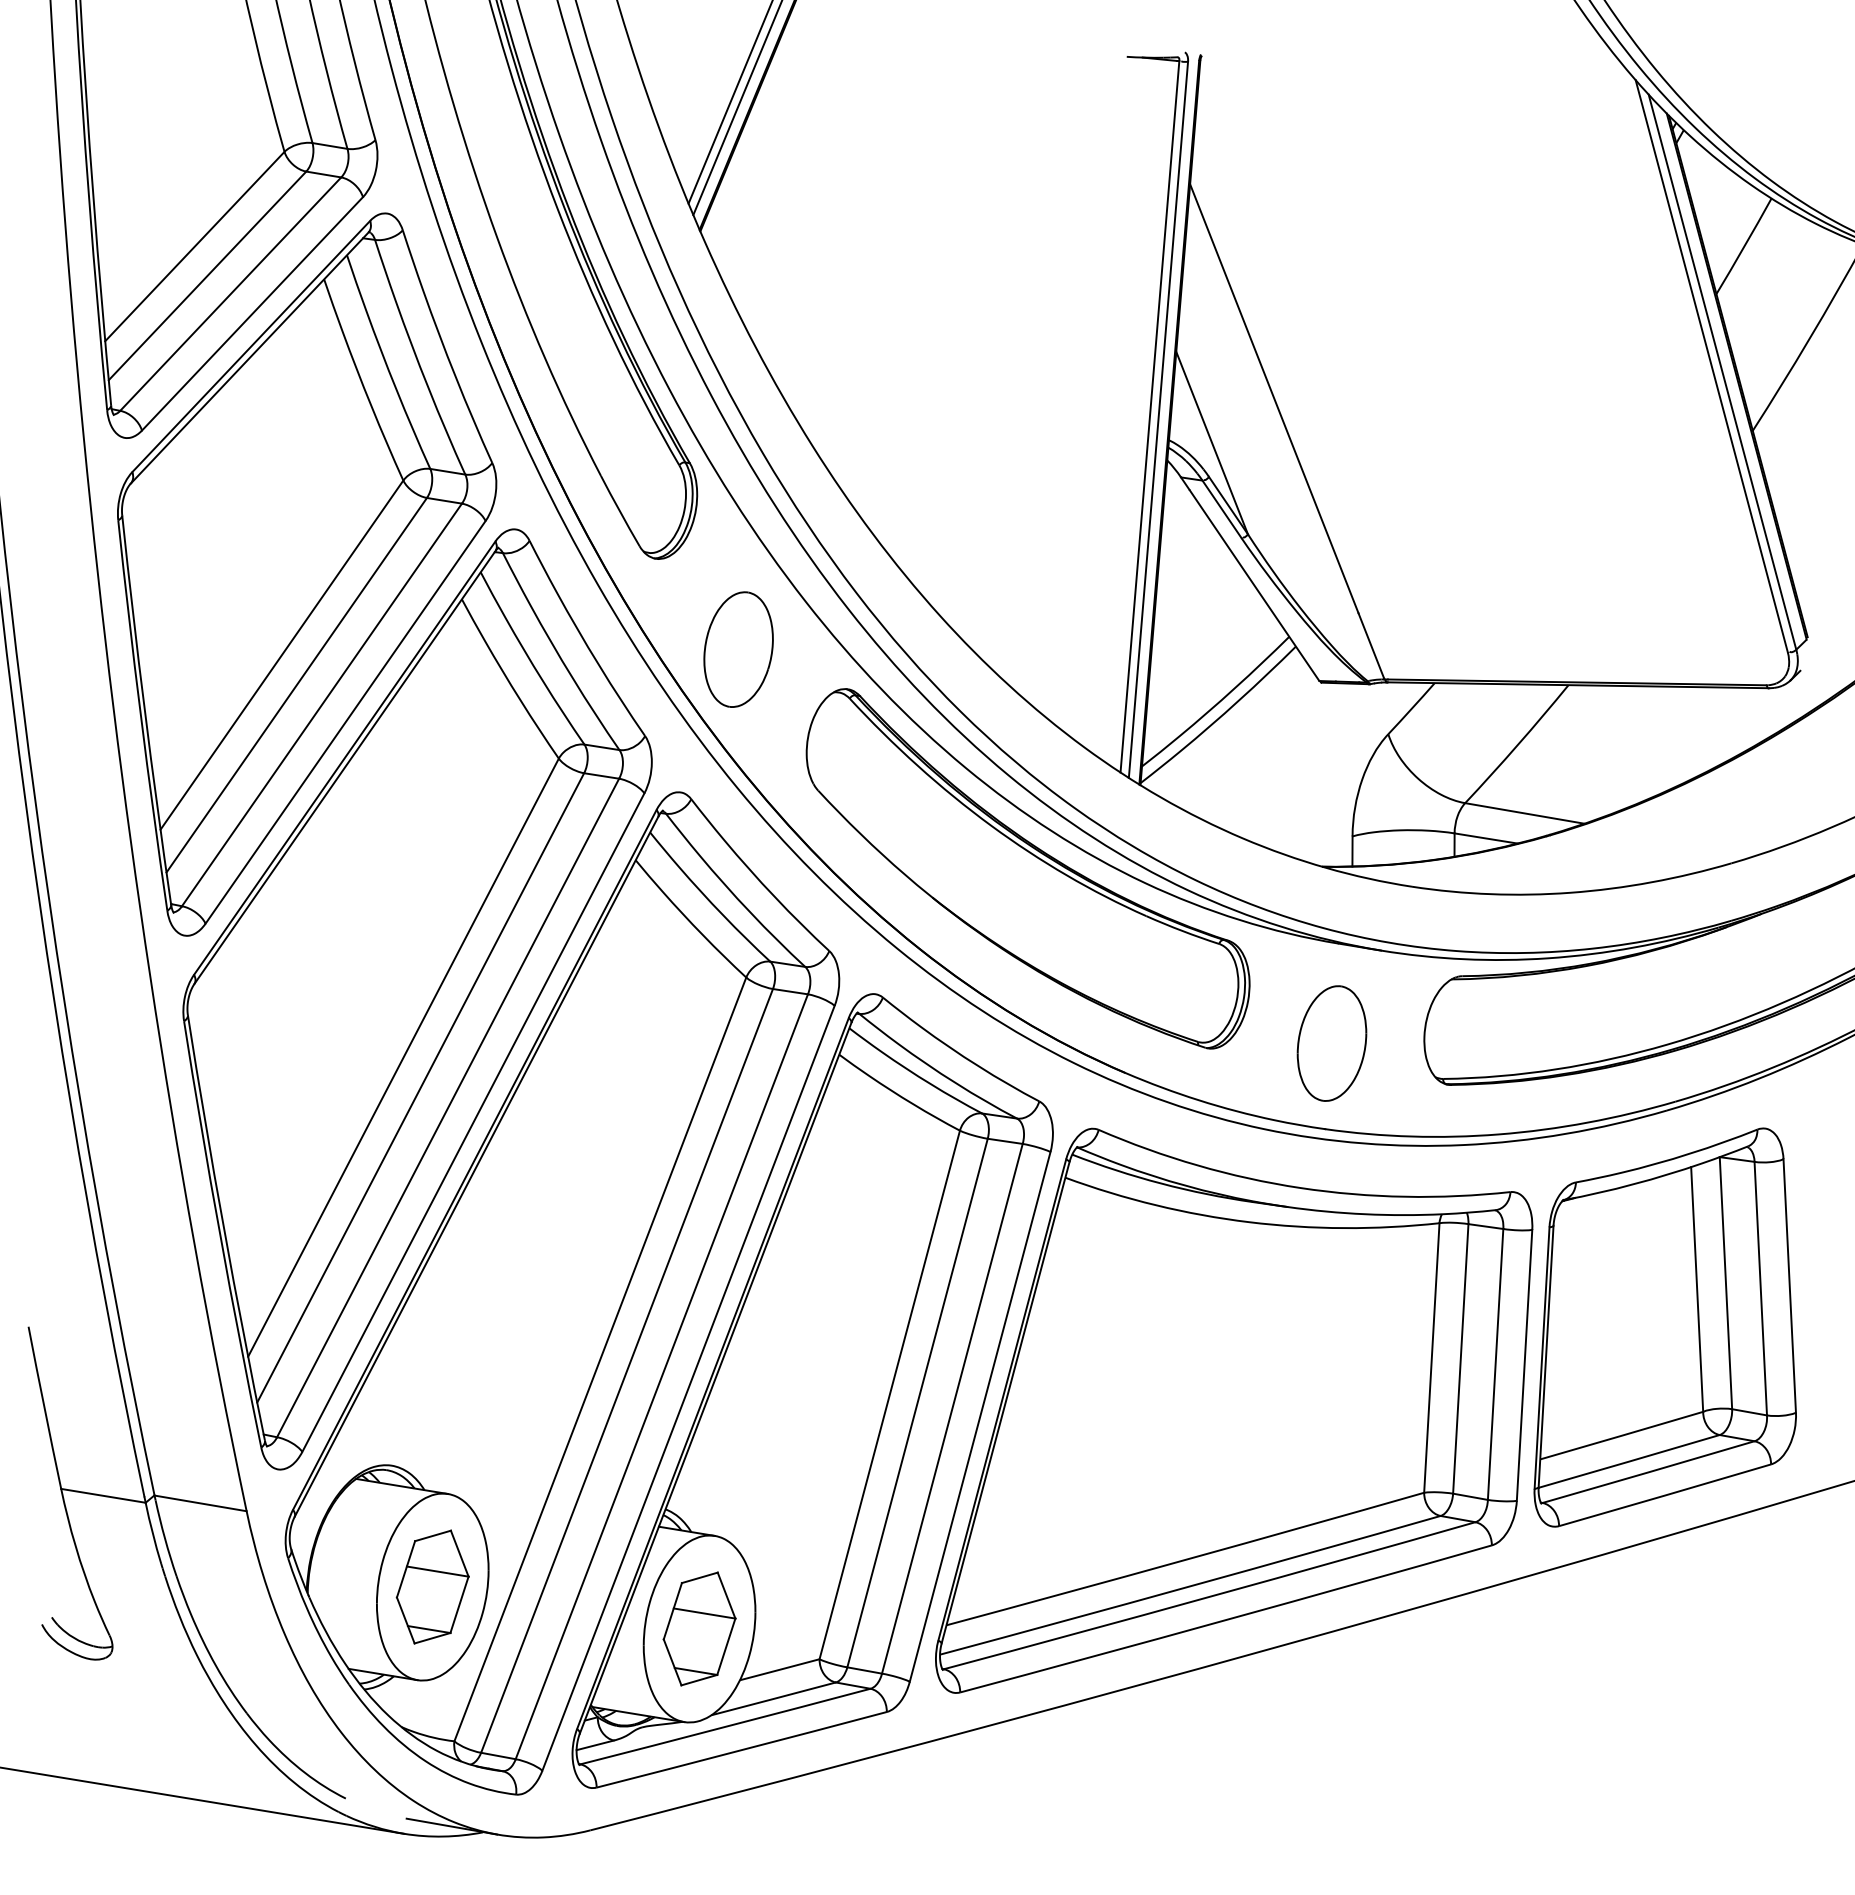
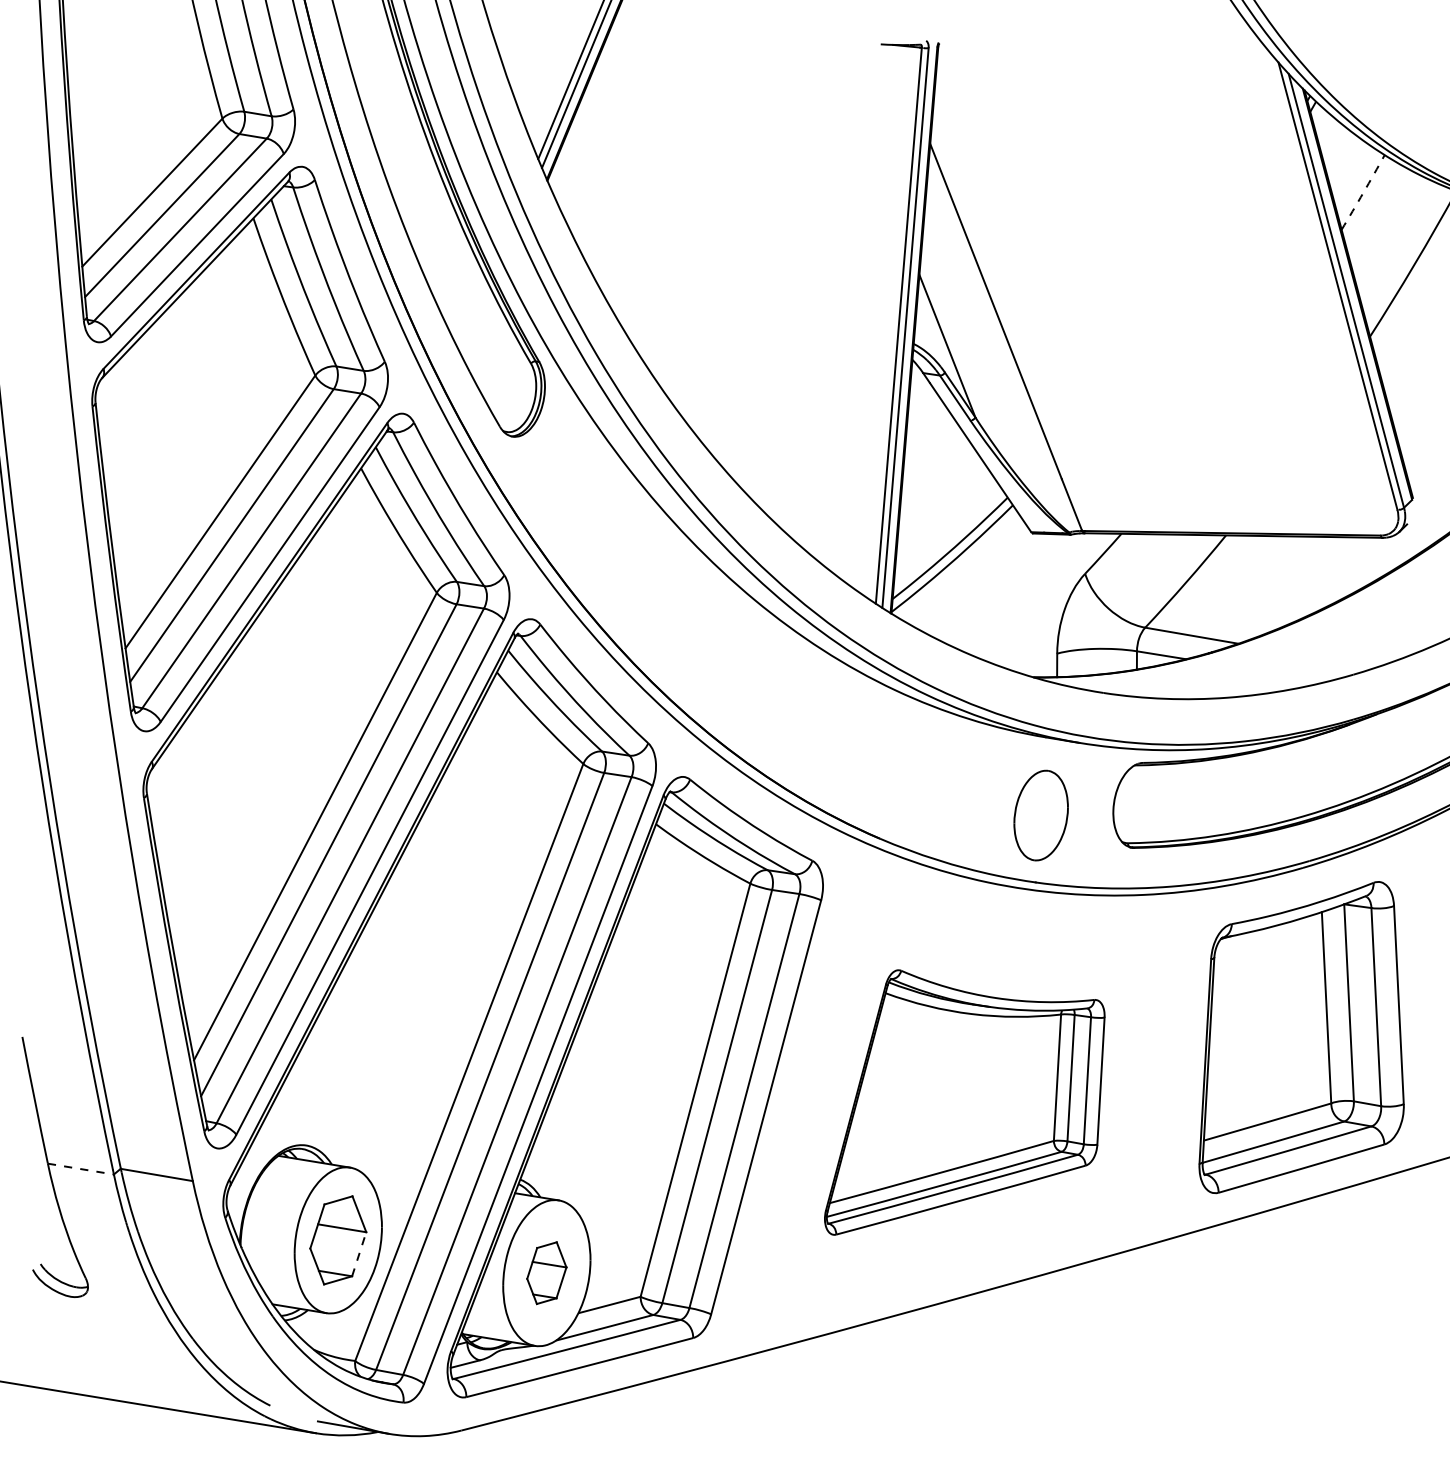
arc: (1744, 246) -> (1363, 192), solid -> dashed
part: (738, 649) -> (577, 507), removed
part: (1027, 868) -> (803, 678), removed
part: (1234, 1410) -> (964, 1102), size x0.6
line: (103, 1495) -> (80, 1168), solid -> dashed
line: (459, 1604) -> (359, 1254), solid -> dashed
part: (699, 1628) -> (546, 1272), size x0.7

